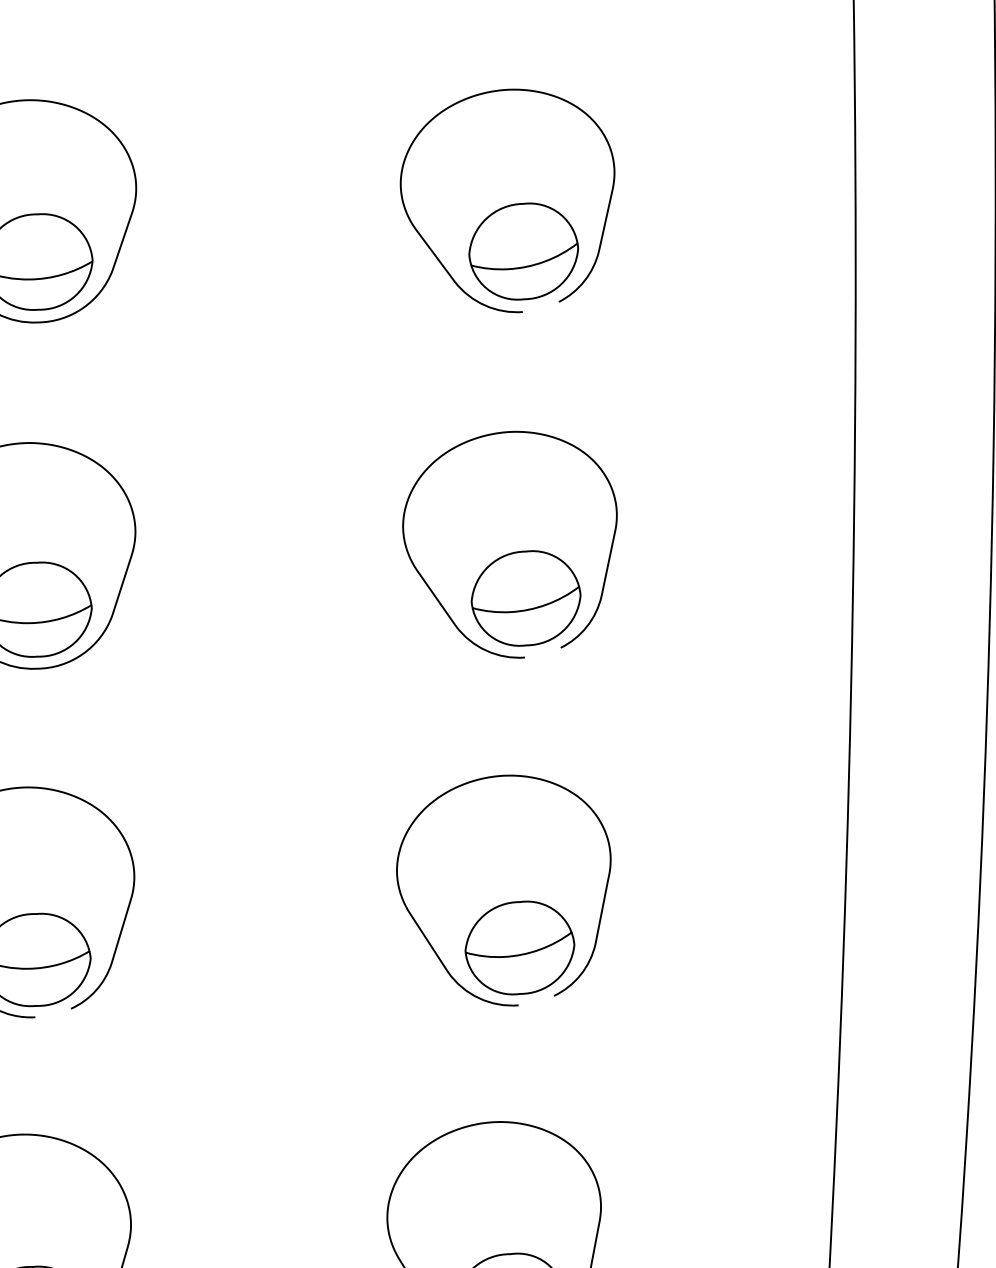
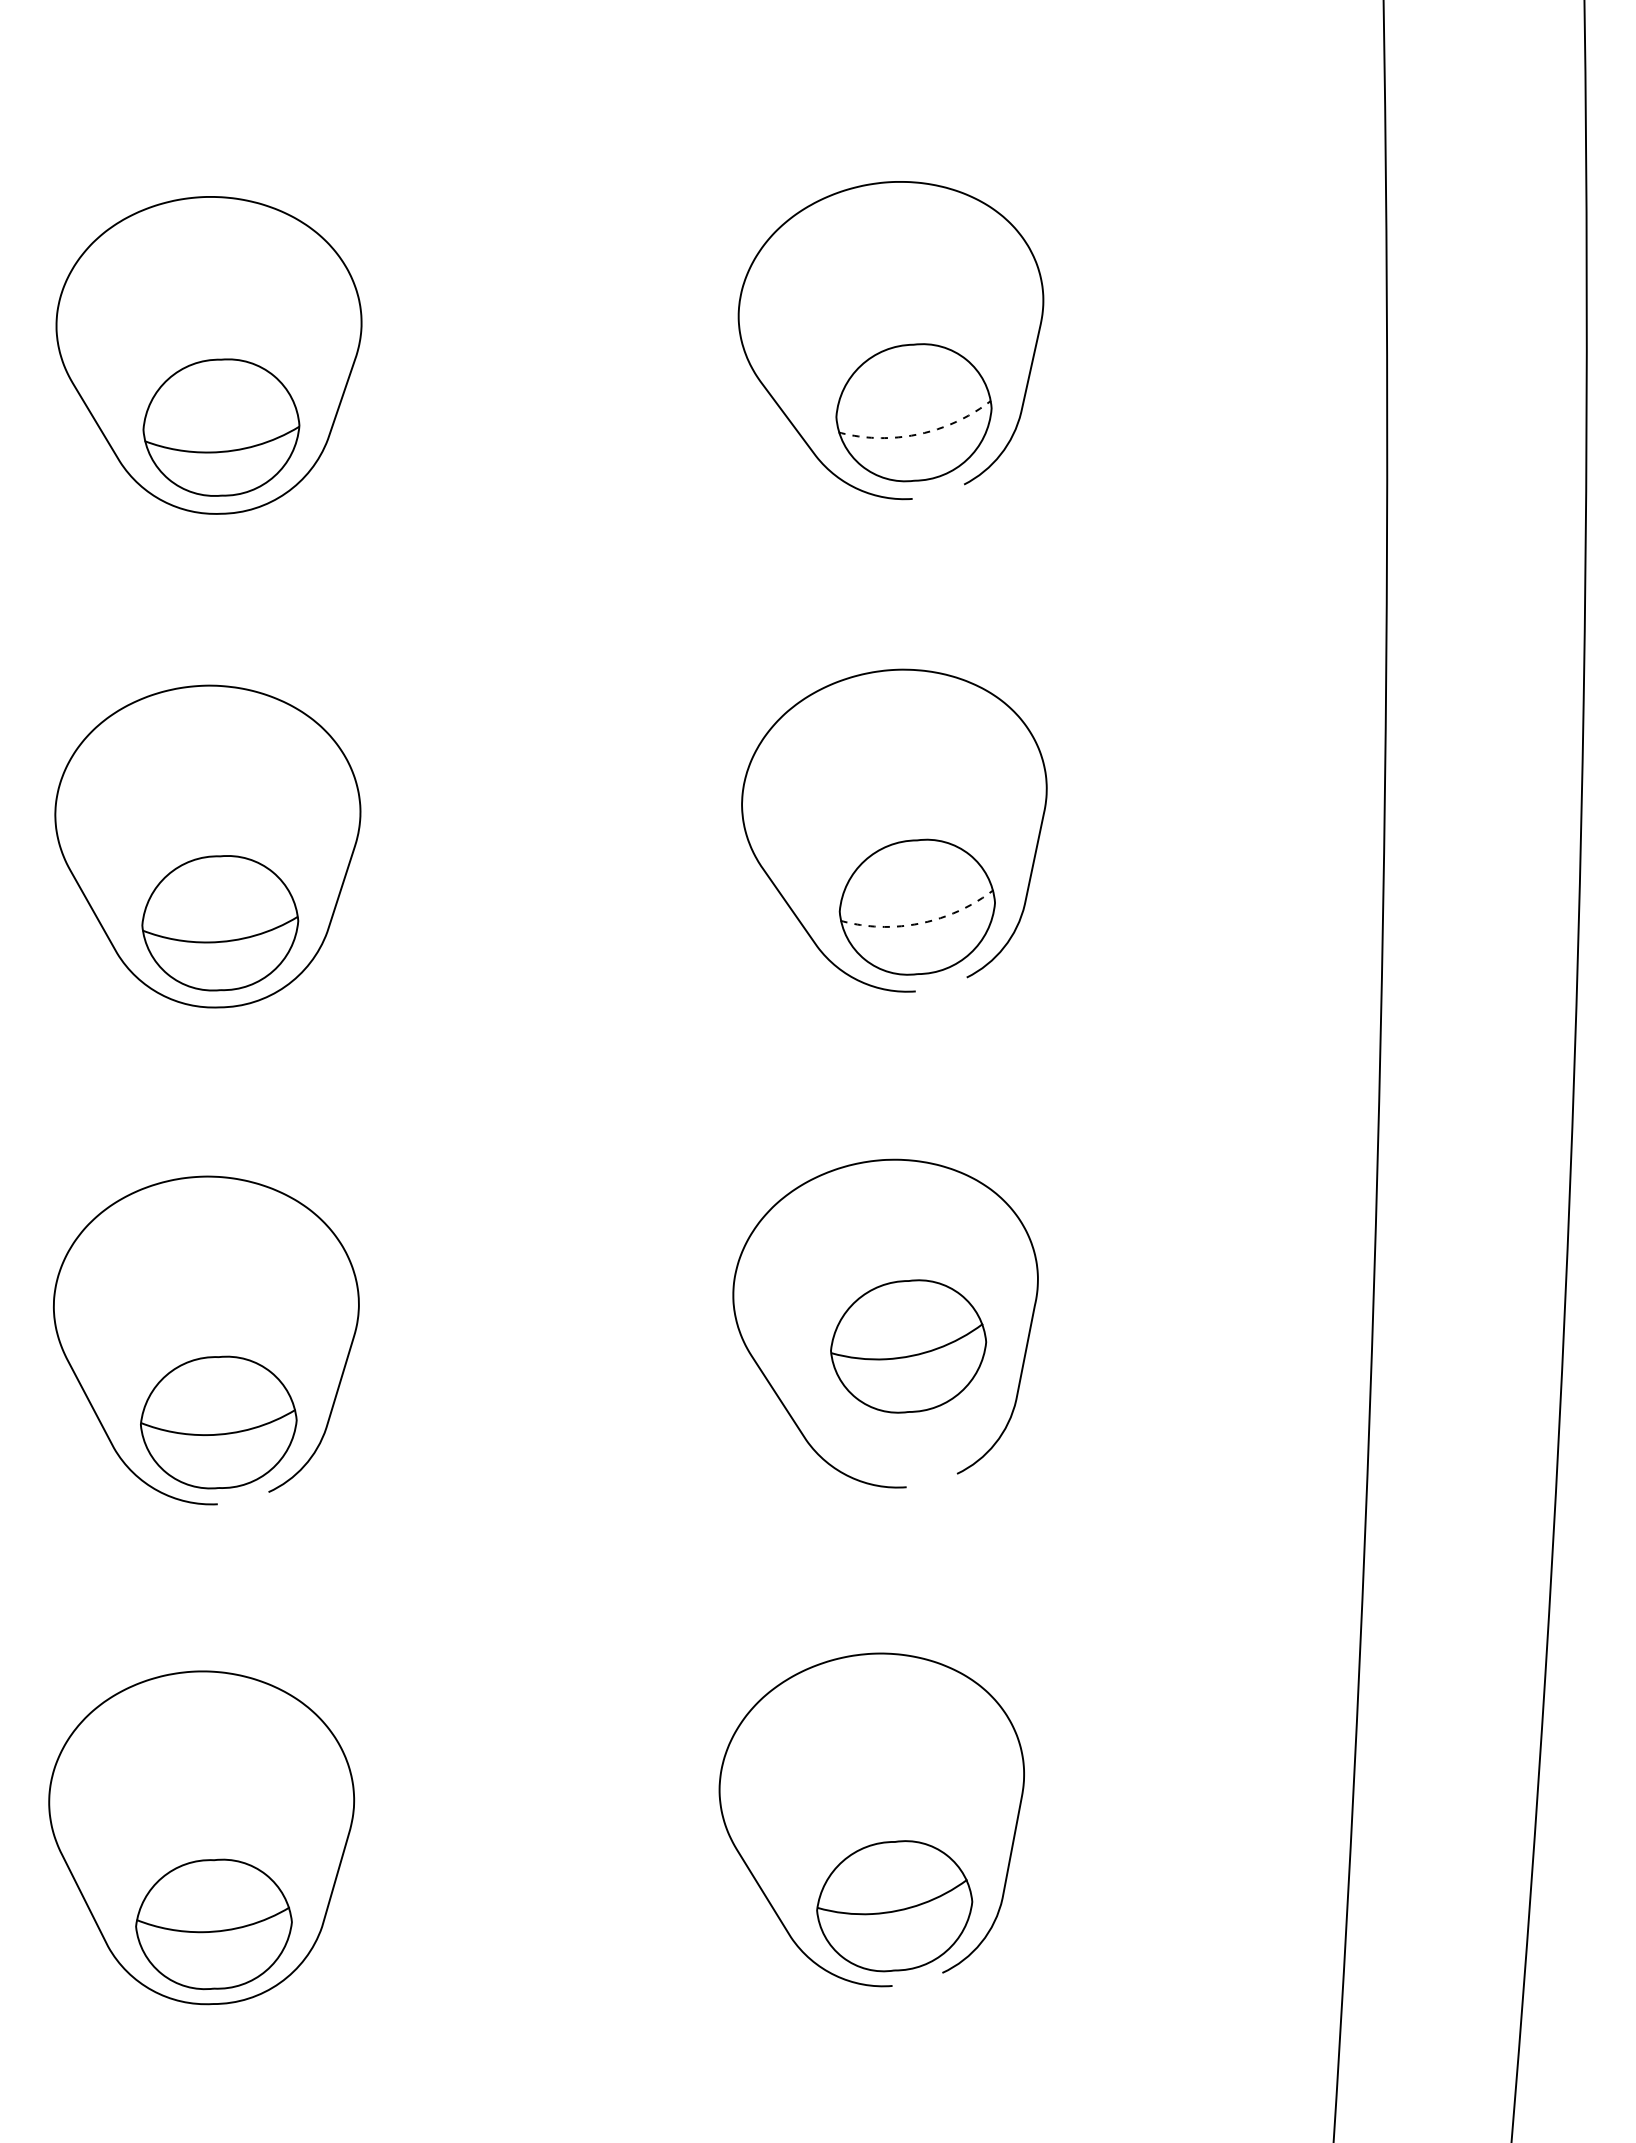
line: (526, 266) -> (918, 434), solid -> dashed
line: (529, 609) -> (921, 923), solid -> dashed
part: (519, 948) -> (908, 1346), moved

